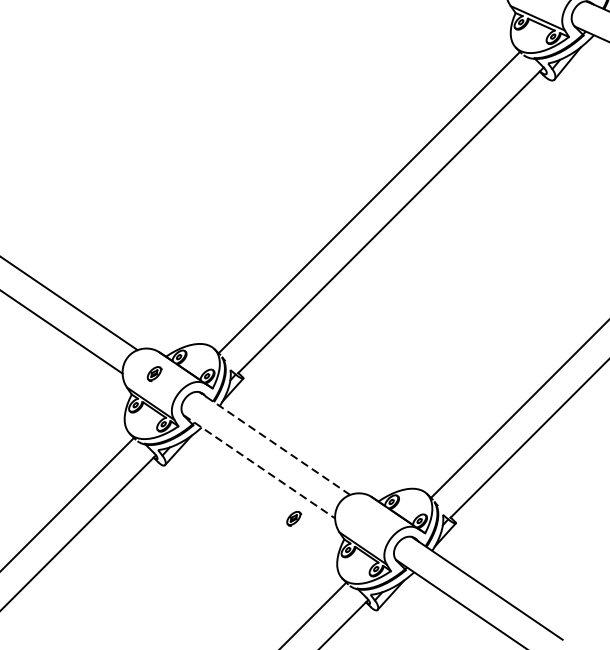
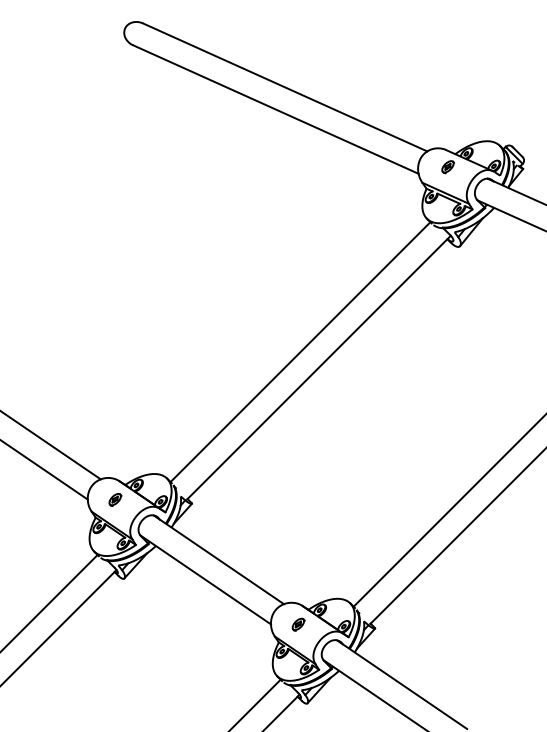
line: (274, 443) -> (218, 559), dashed -> solid
line: (259, 466) -> (205, 579), dashed -> solid
part: (293, 518) -> (298, 624), moved

